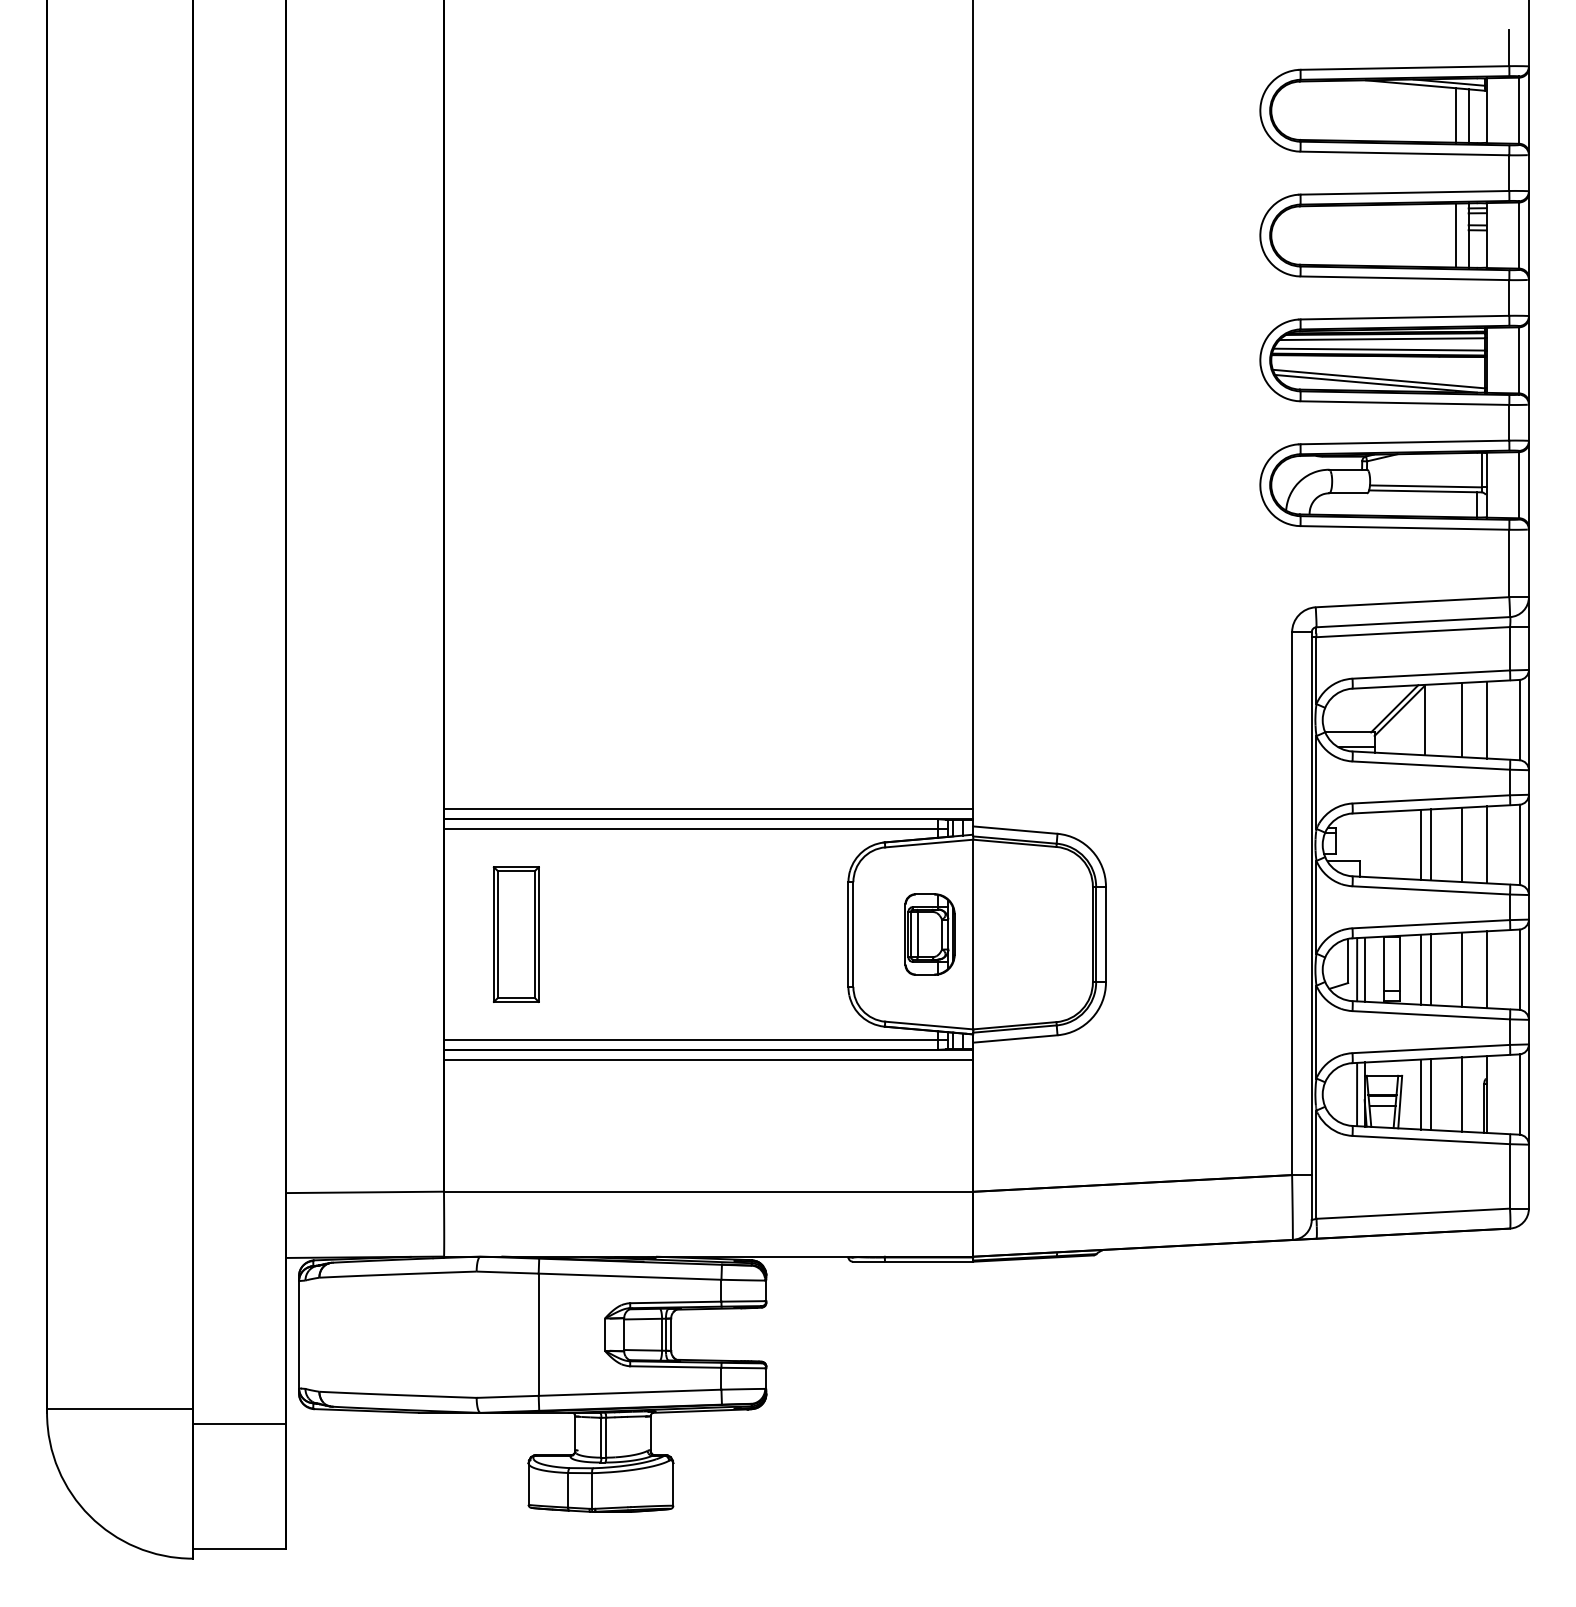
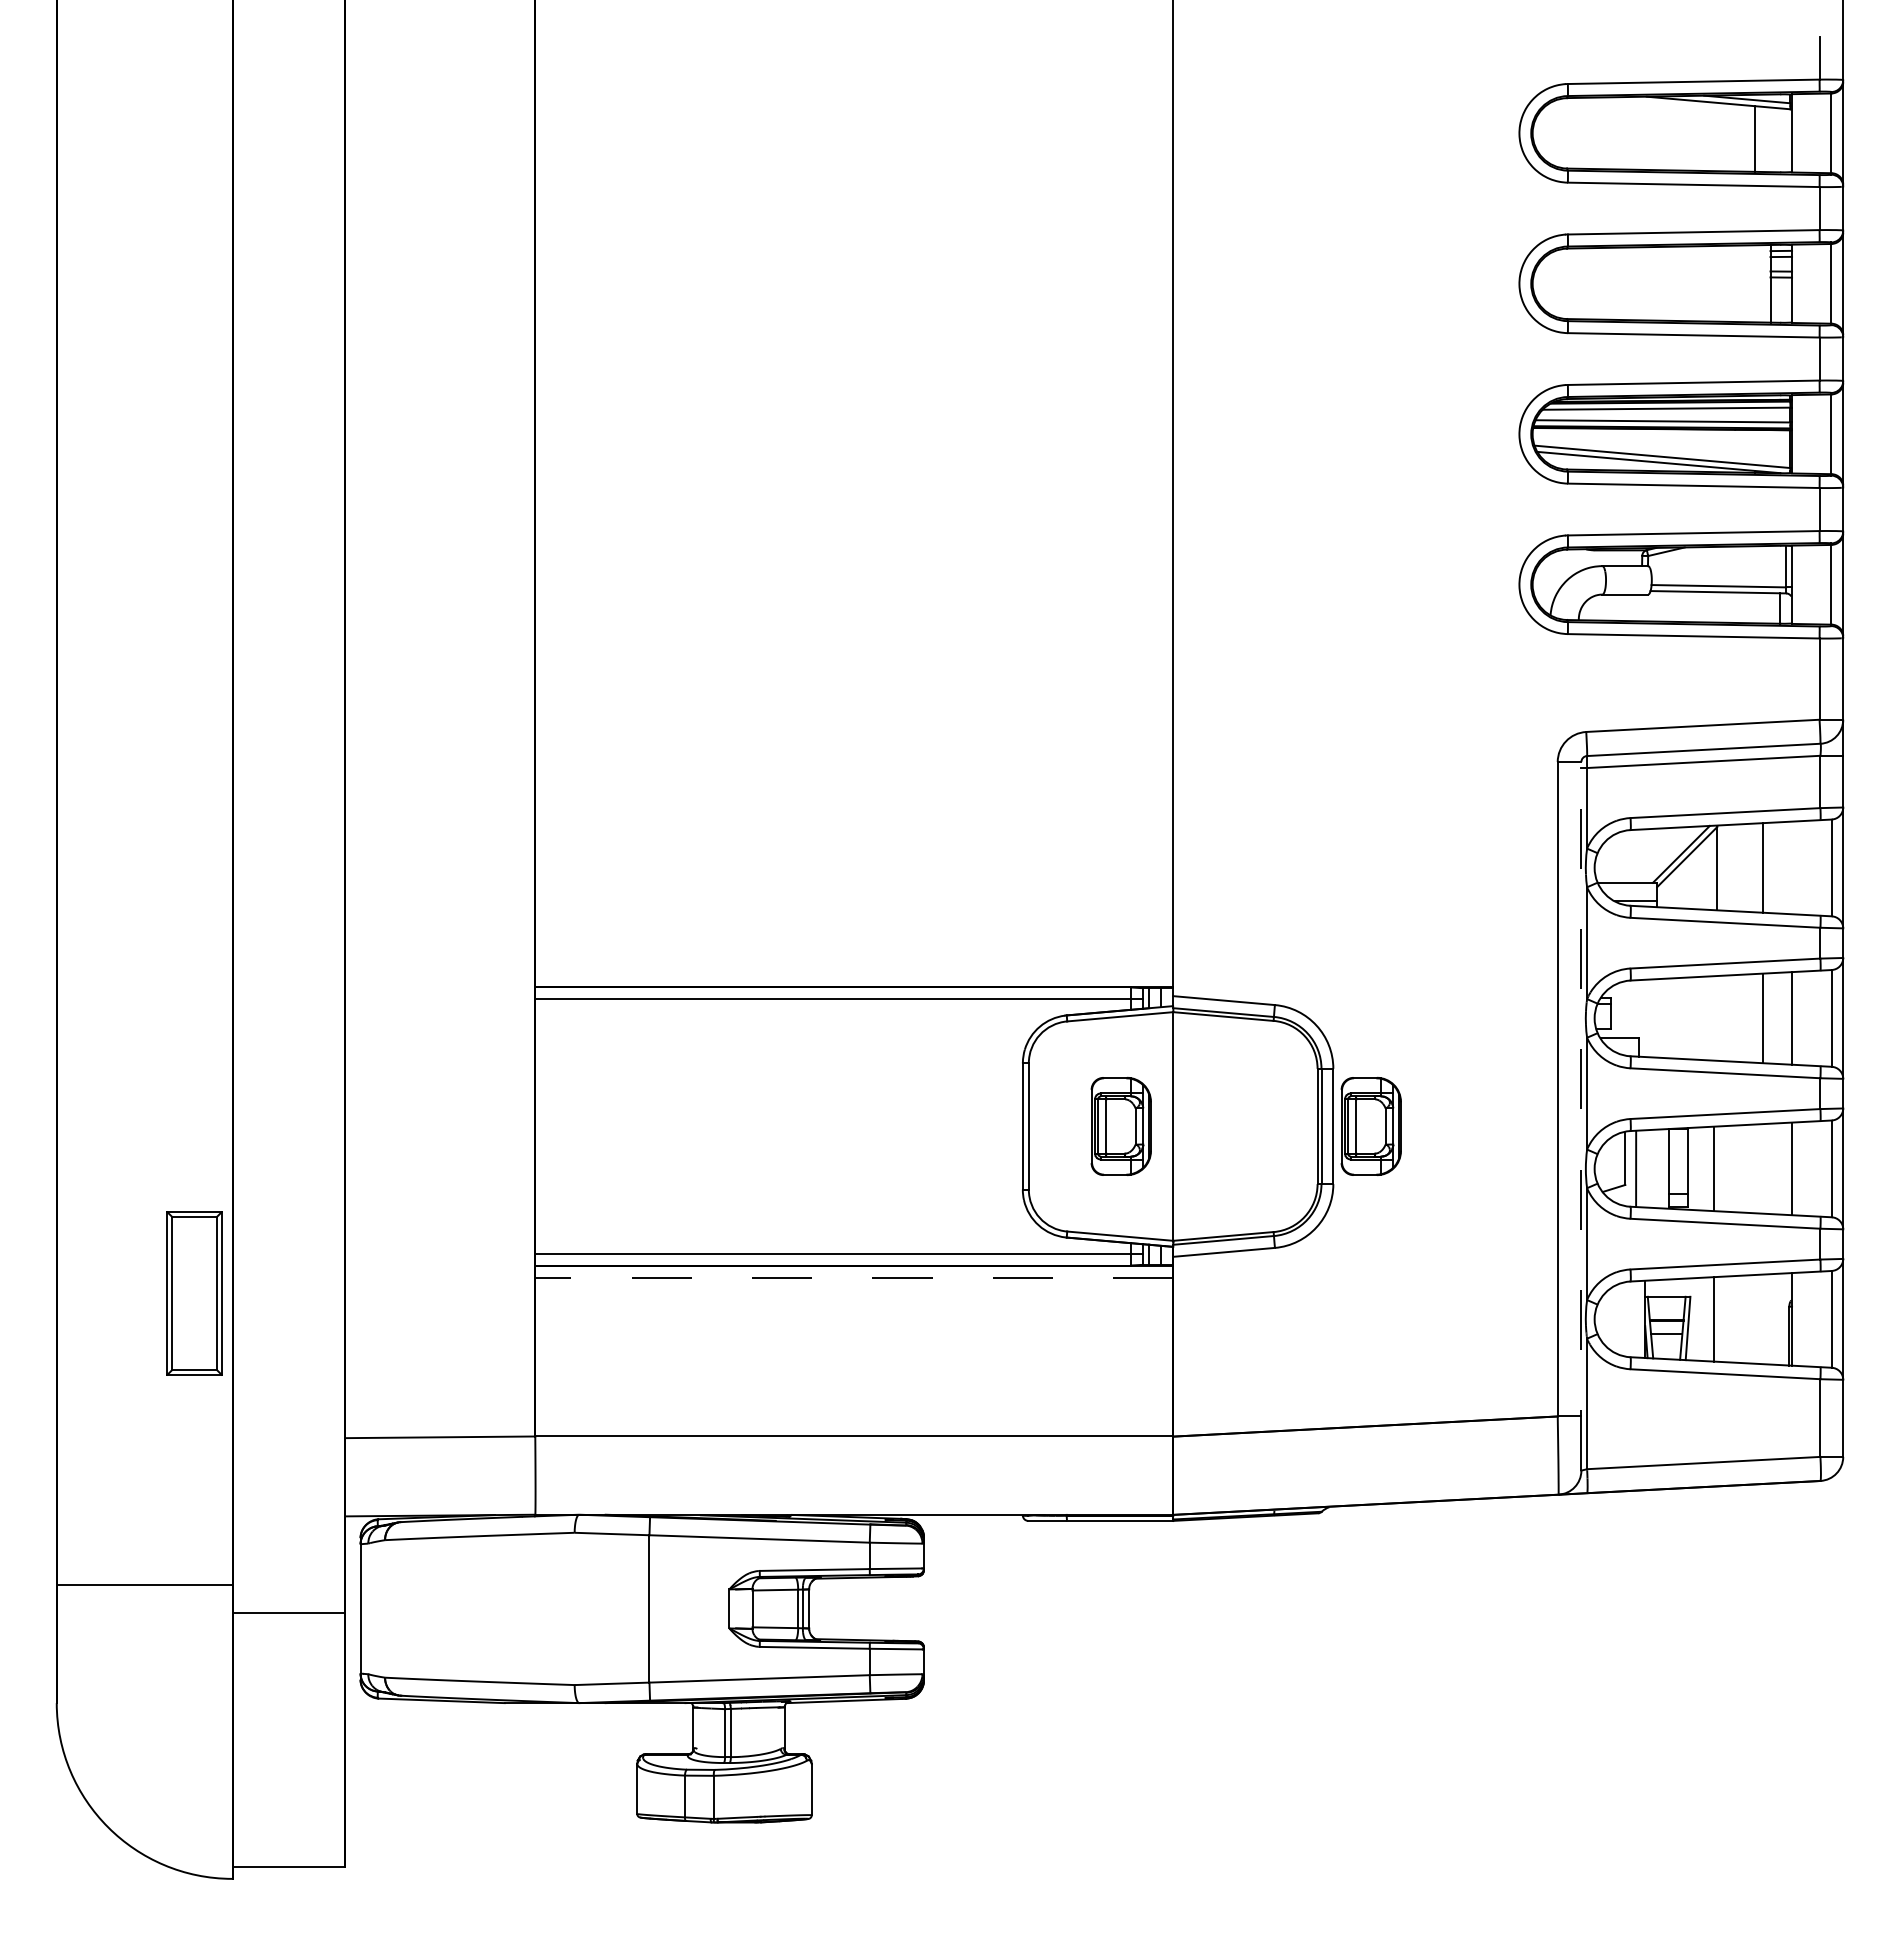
line: (1468, 115) -> (1770, 139), removed
line: (1456, 235) -> (1755, 283), removed
line: (1486, 719) -> (1792, 867), removed
line: (708, 809) -> (854, 975), removed
line: (1421, 844) -> (1713, 1018), removed
line: (1431, 844) -> (1725, 1018), removed
line: (1311, 925) -> (1581, 1115), solid -> dashed
part: (1136, 933) -> (1370, 1125), added
part: (516, 934) -> (194, 1293), moved
line: (1364, 969) -> (1645, 1168), removed
line: (1431, 969) -> (1725, 1168), removed
line: (1461, 969) -> (1762, 1168), removed
line: (707, 1059) -> (853, 1277), solid -> dashed
line: (1357, 1094) -> (1636, 1319), removed
line: (1431, 1094) -> (1725, 1319), removed
line: (1461, 1094) -> (1762, 1319), removed
line: (119, 1409) -> (144, 1585), moved
line: (239, 1423) -> (288, 1613), moved

